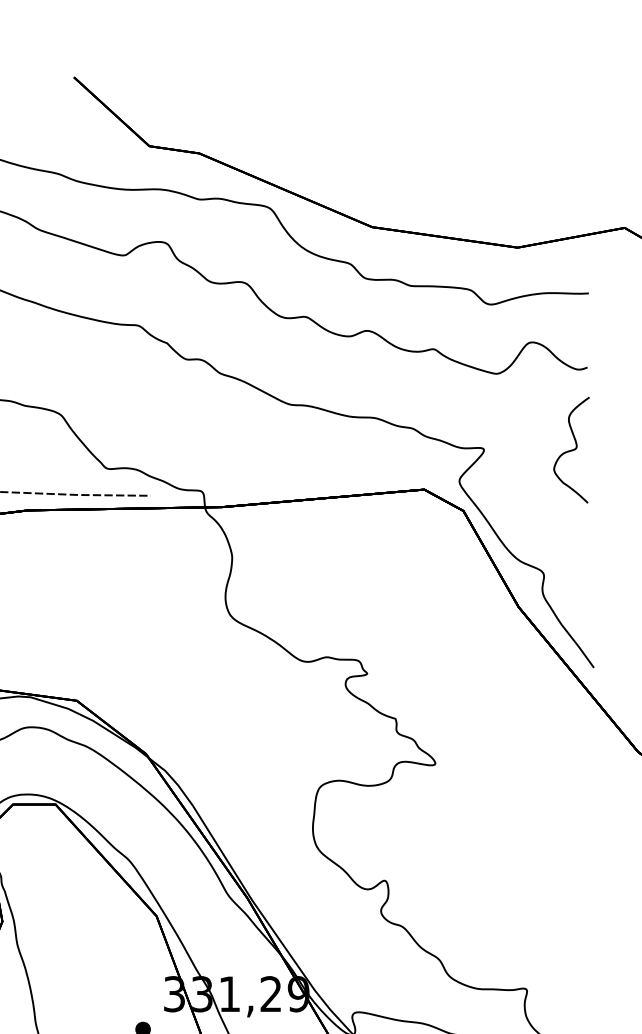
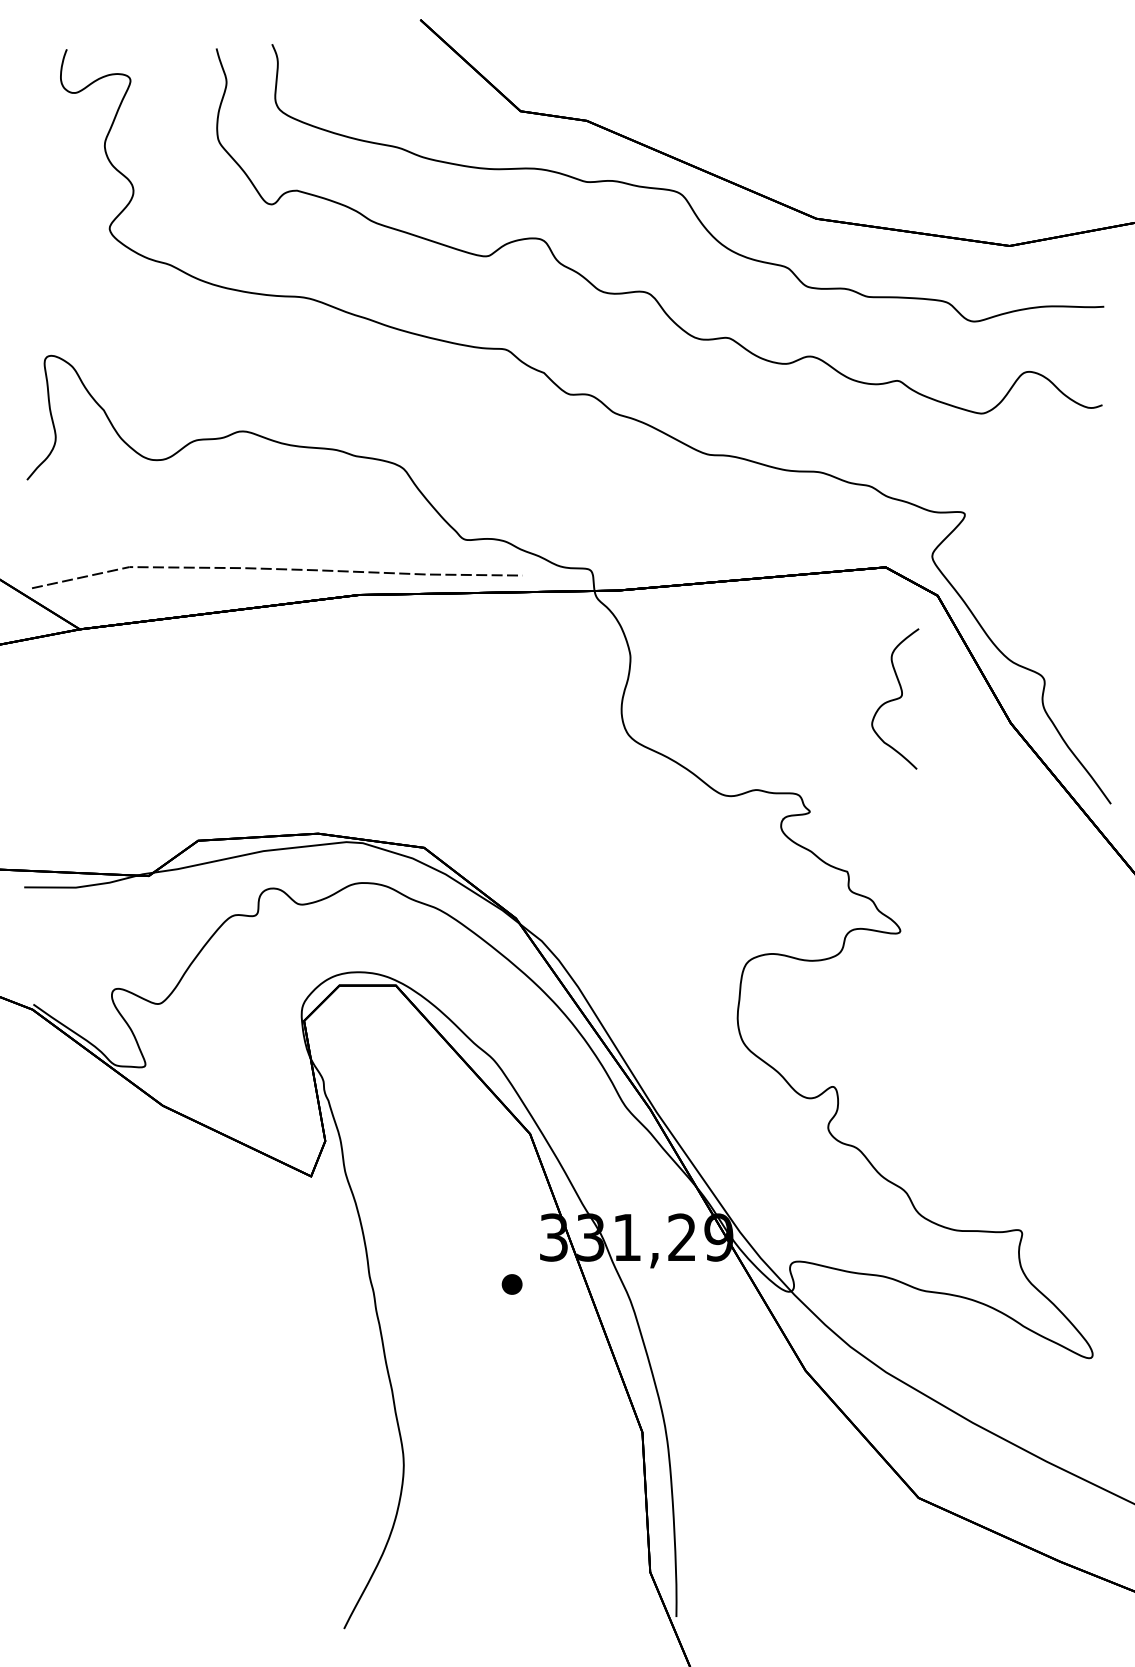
curve: (571, 449) -> (895, 698), moved

